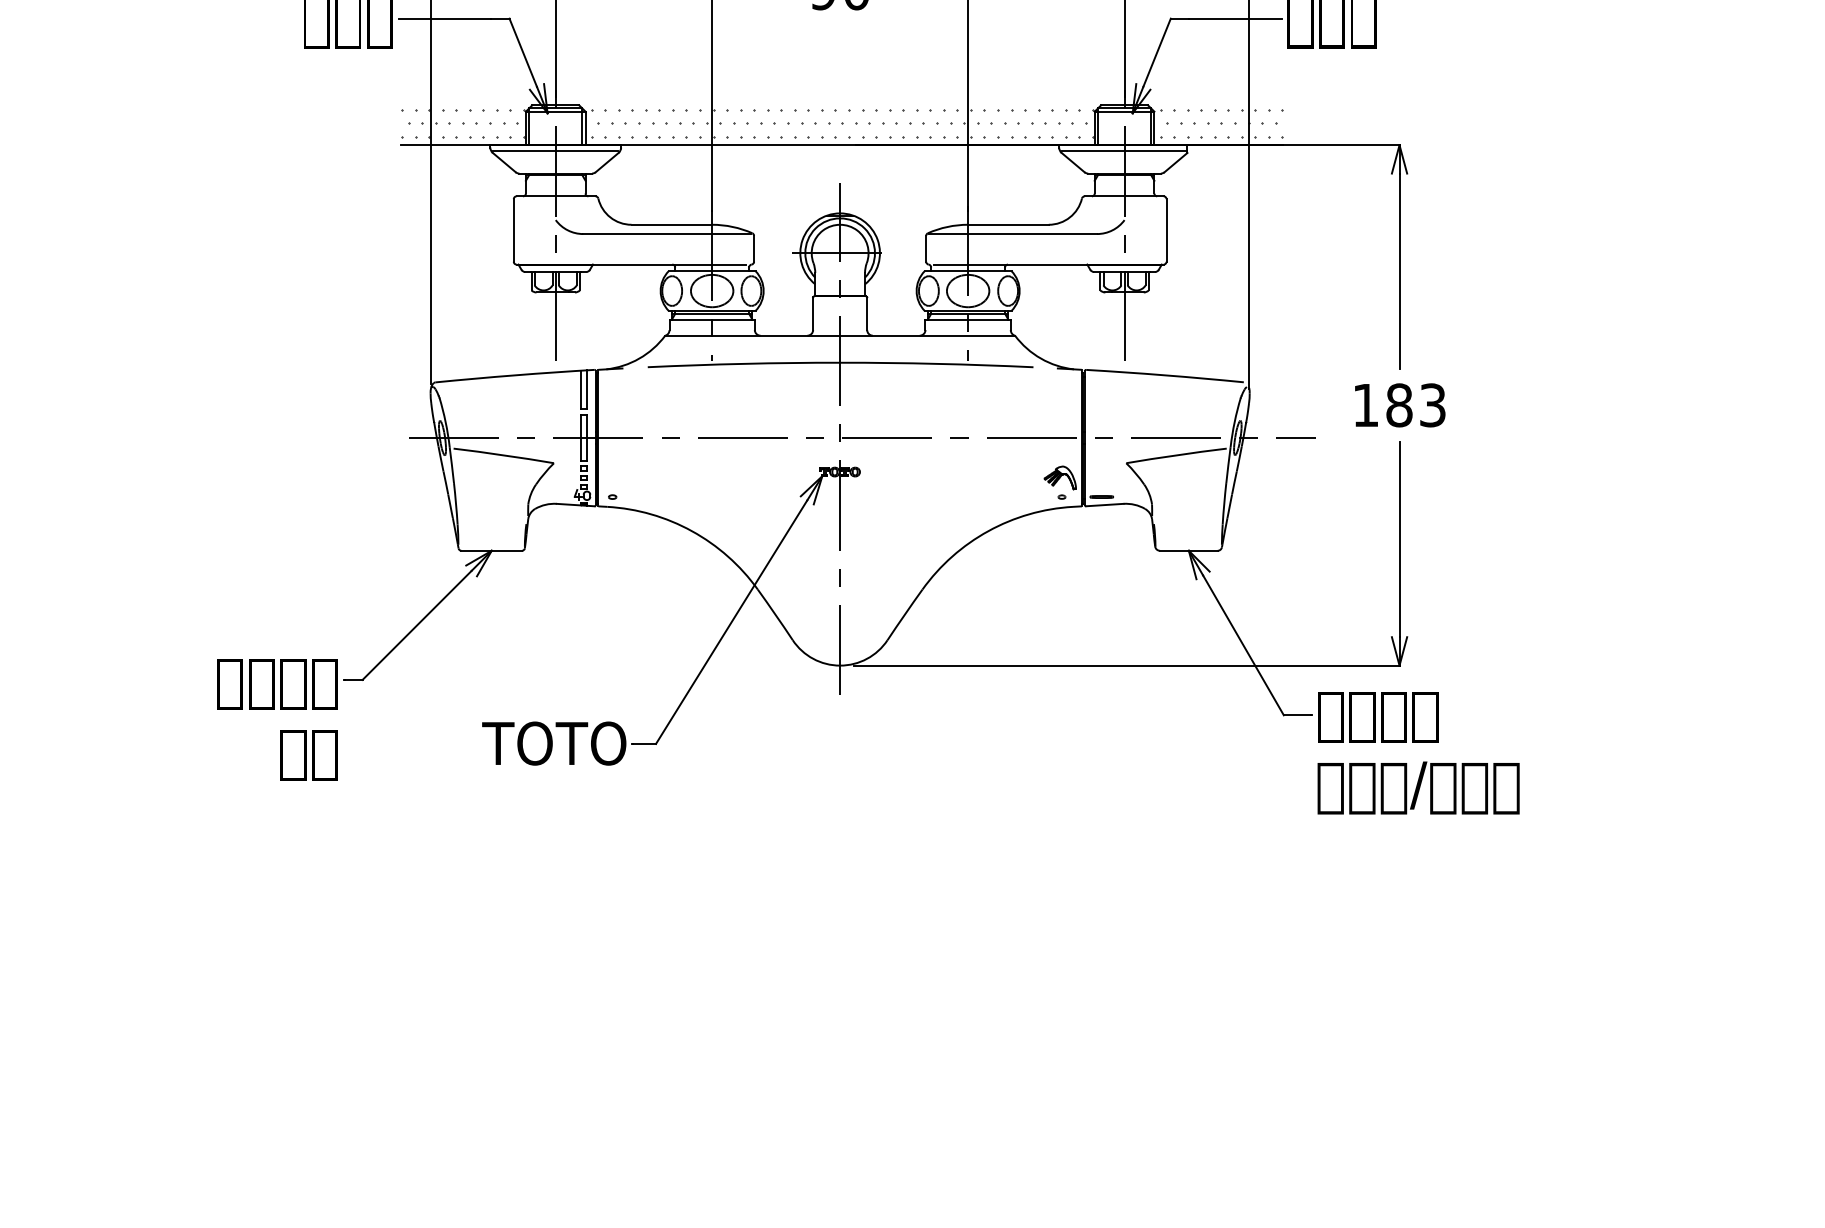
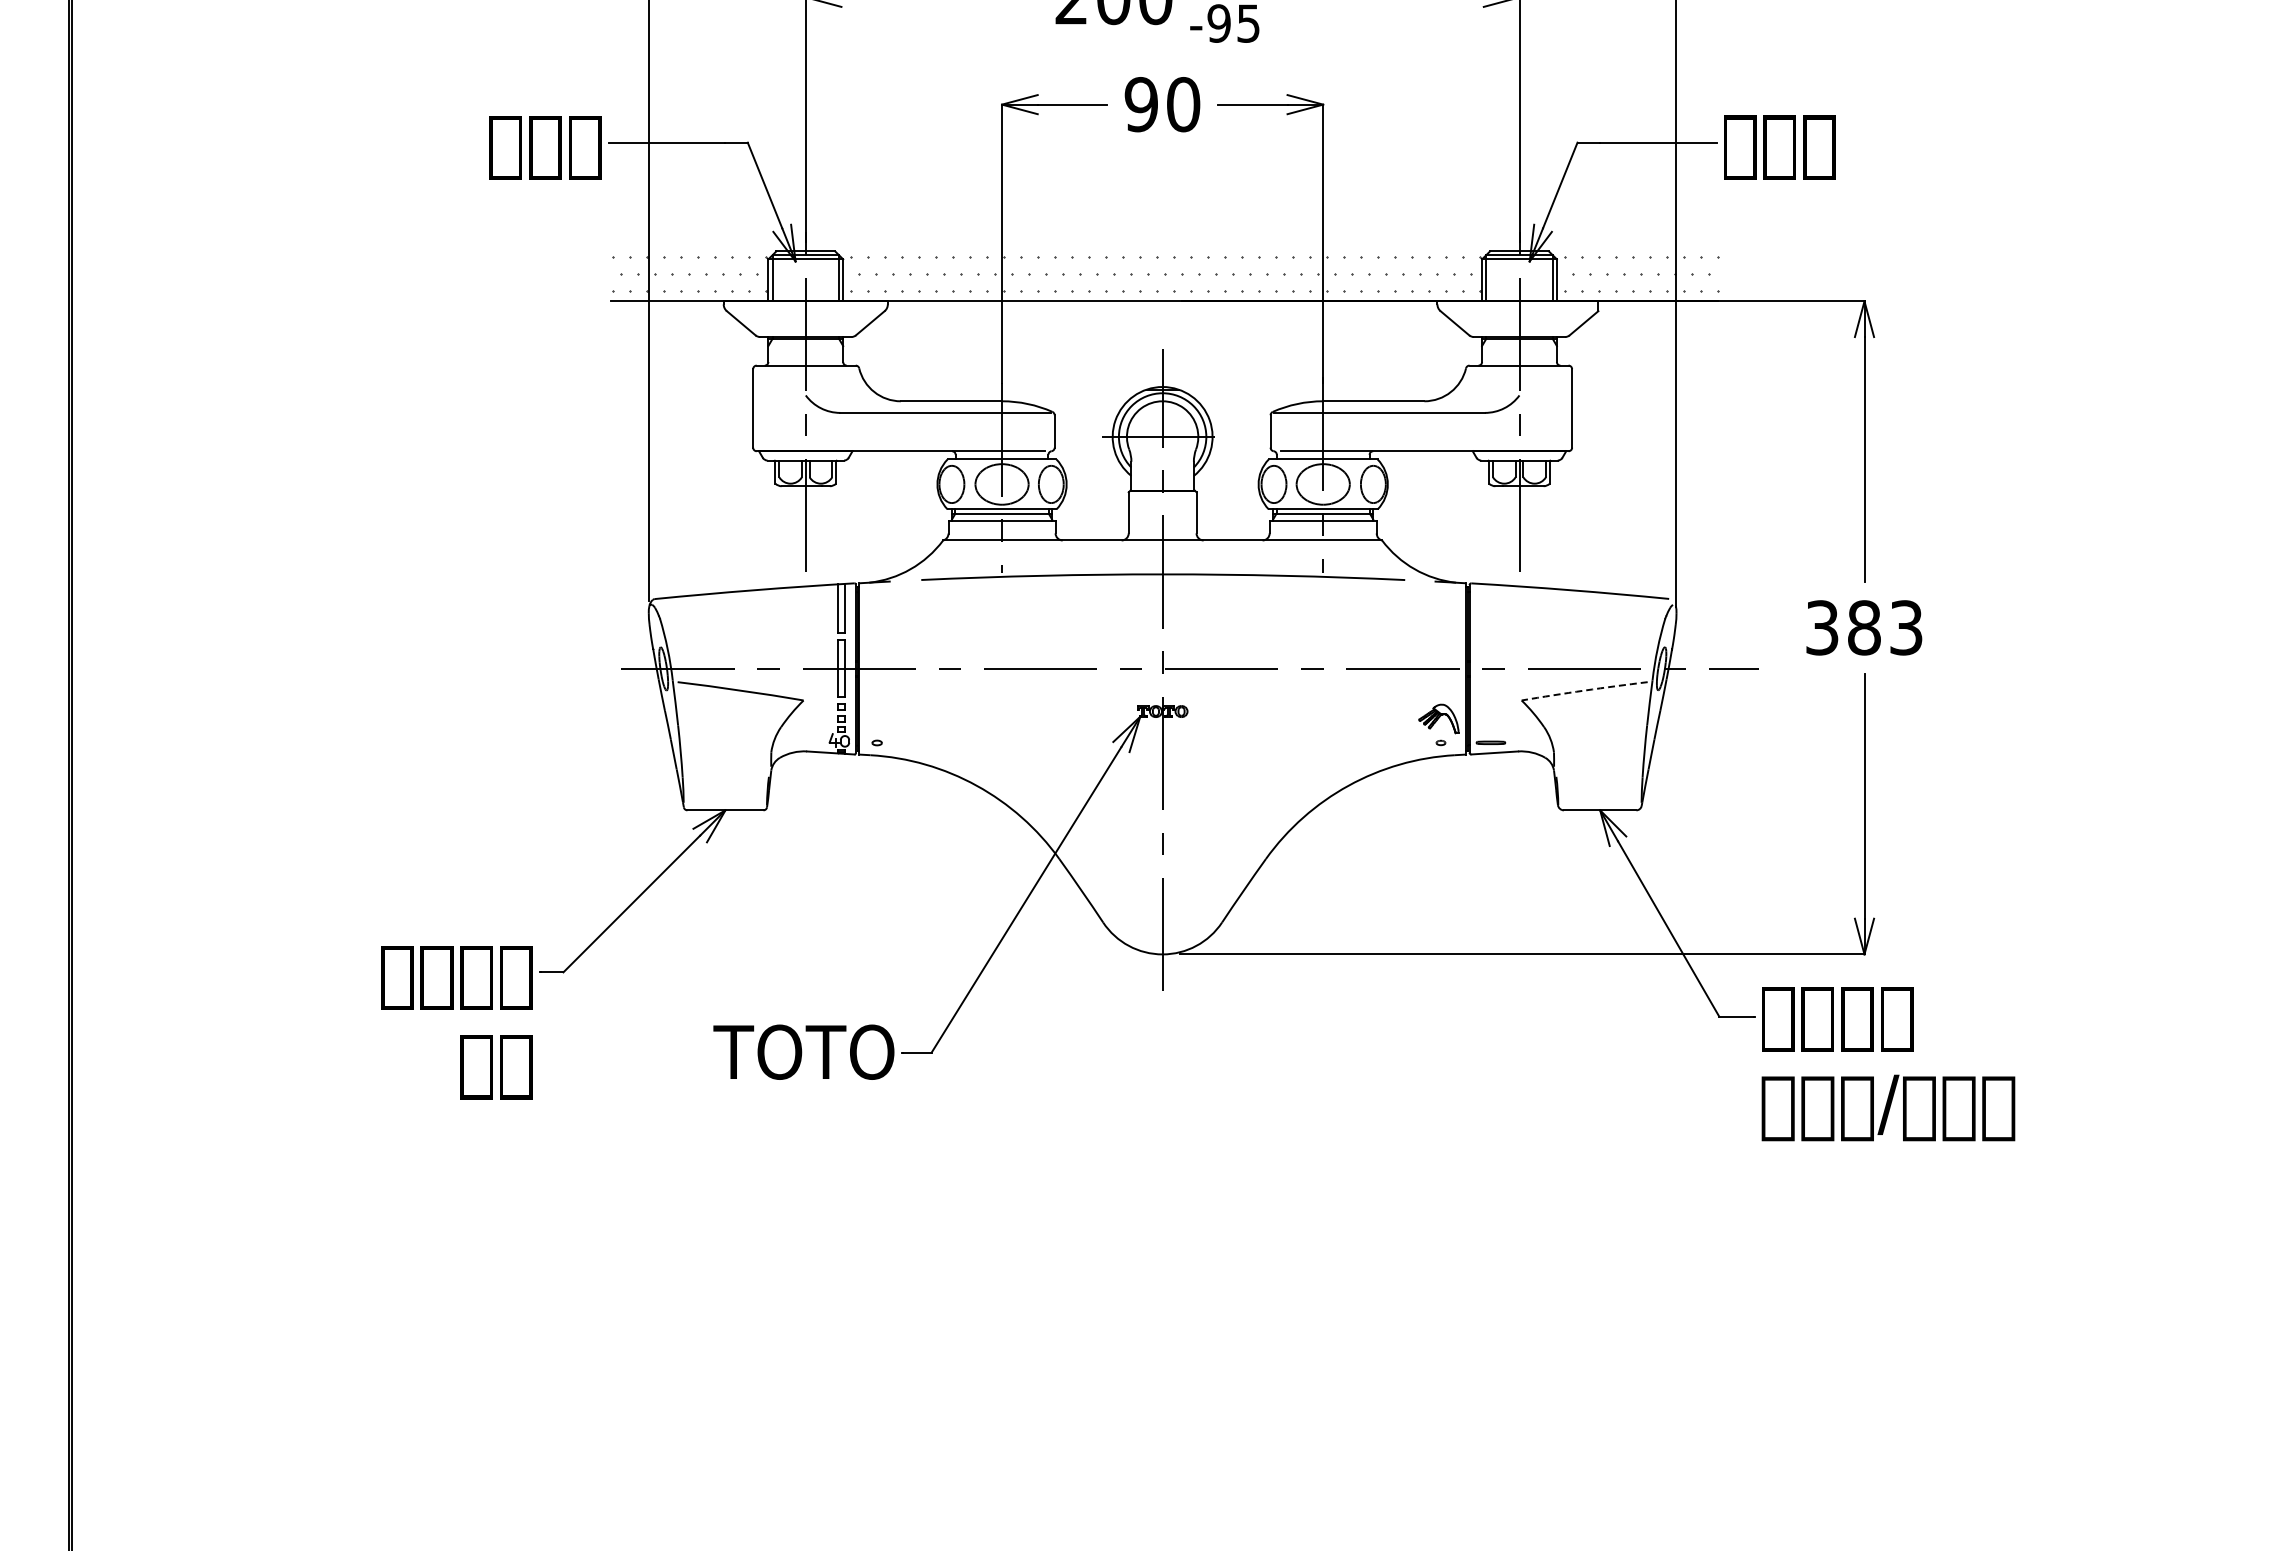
line: (555, 150) -> (805, 308), removed
line: (1124, 150) -> (1519, 308), removed
text: (1366, 405) -> (1822, 627), 183 -> 383
arc: (1176, 455) -> (1584, 690), solid -> dashed

